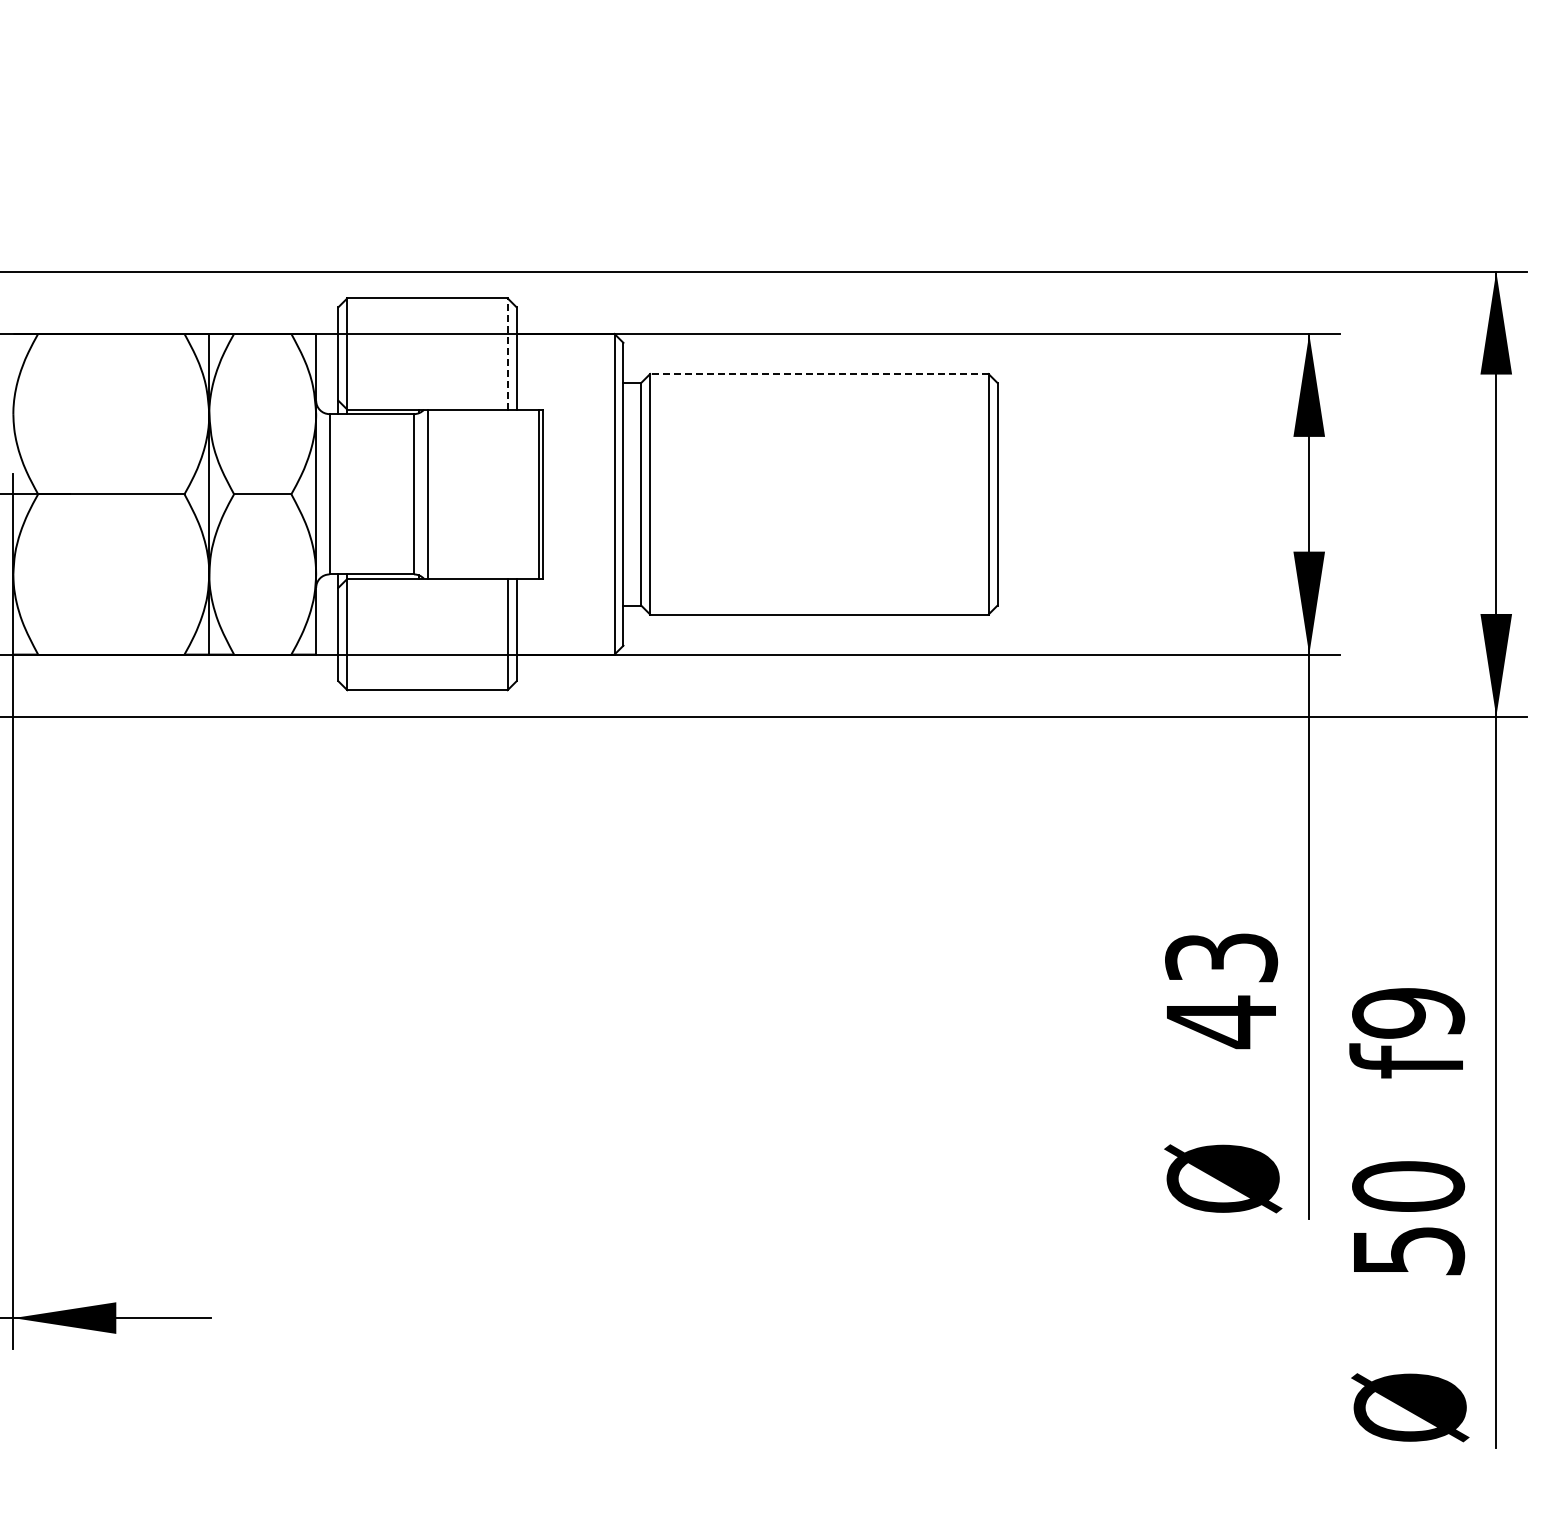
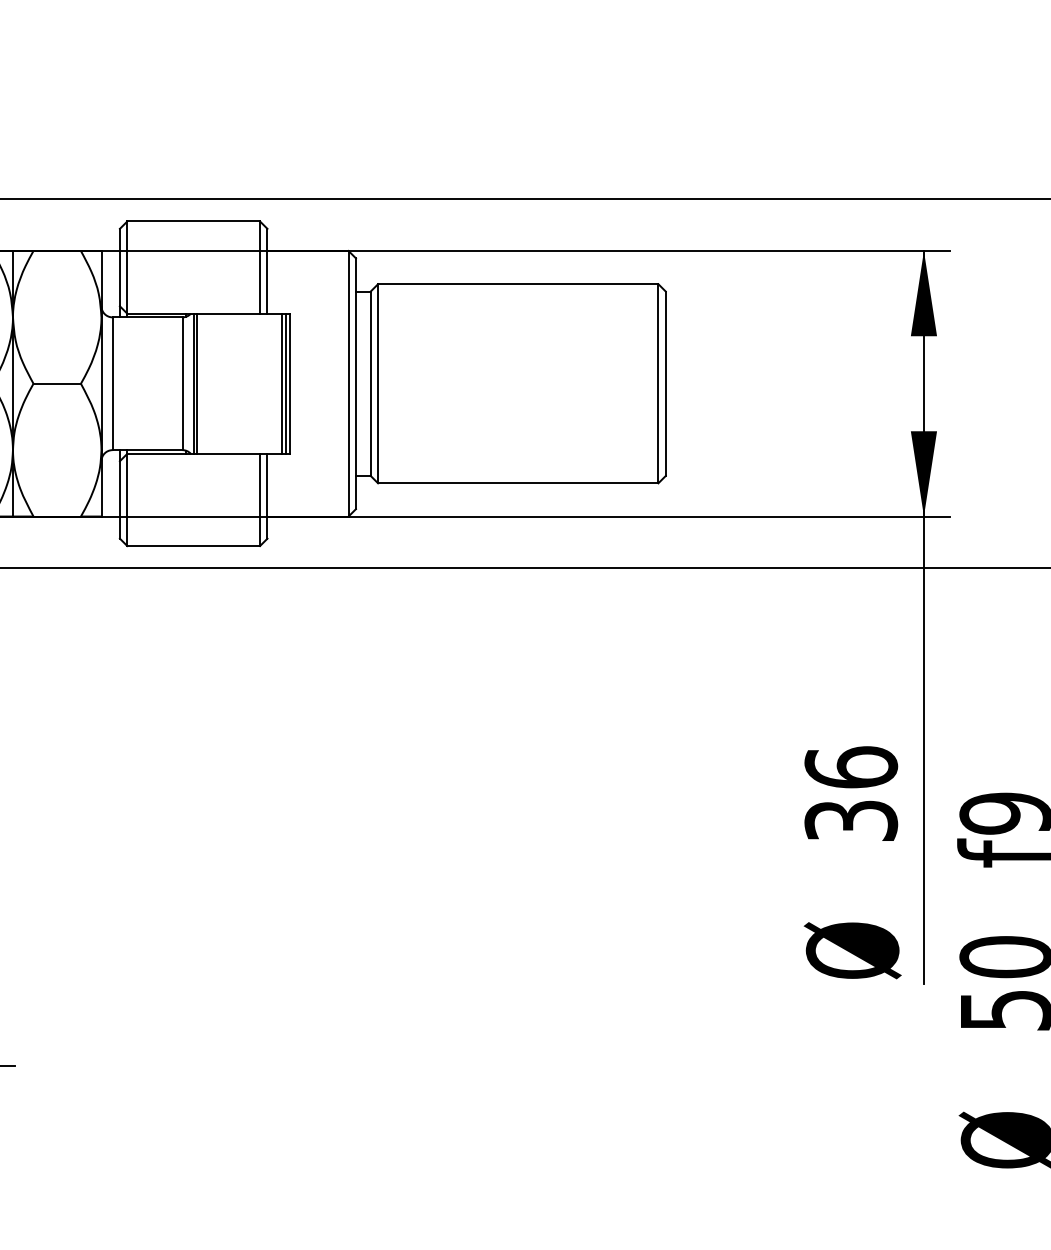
line: (507, 354) -> (259, 267), dashed -> solid
line: (818, 374) -> (517, 284), dashed -> solid
line: (431, 493) -> (197, 383), added
line: (534, 493) -> (282, 383), added
text: (1221, 990) -> (851, 794), 43 -> 36

